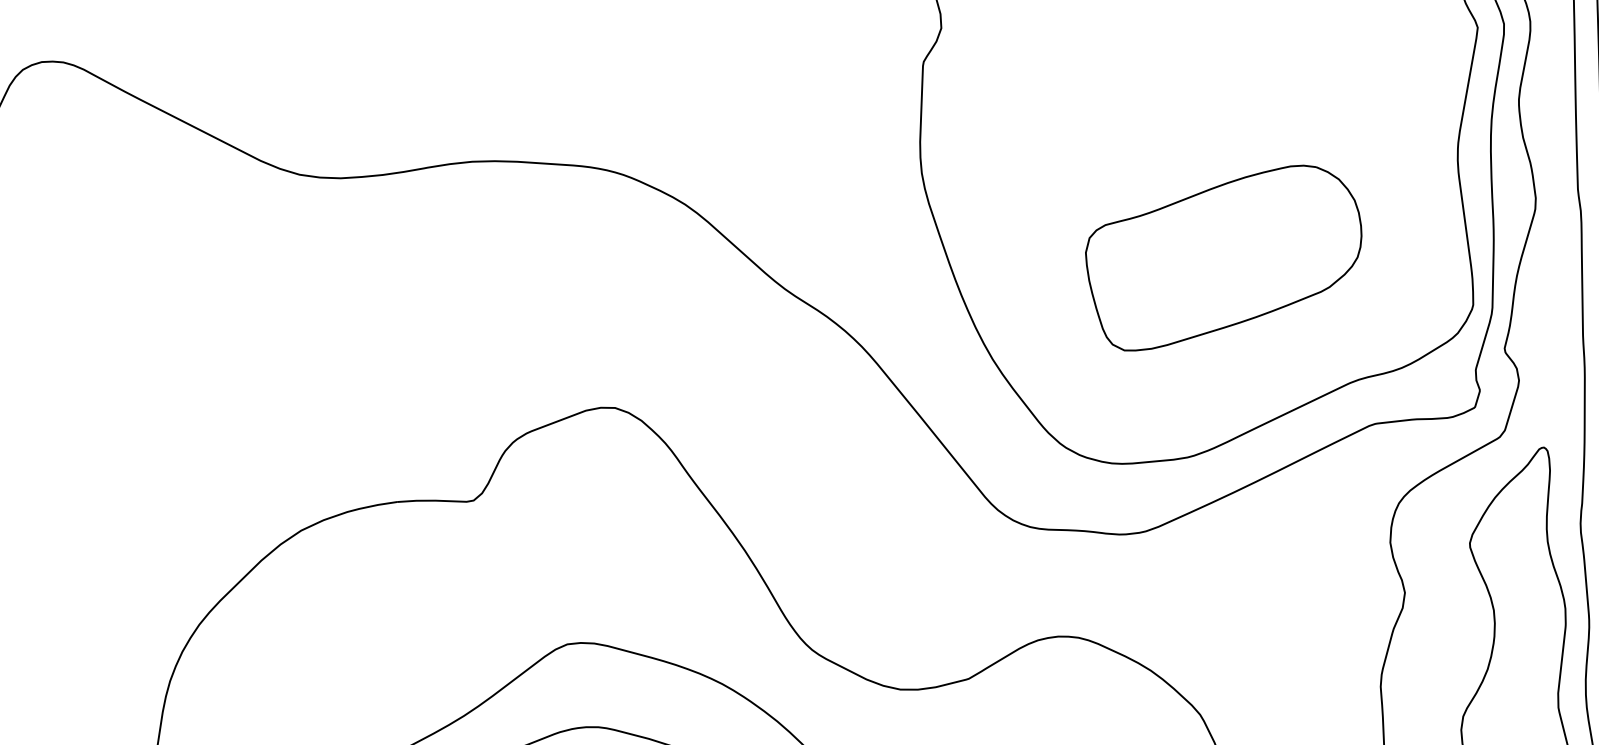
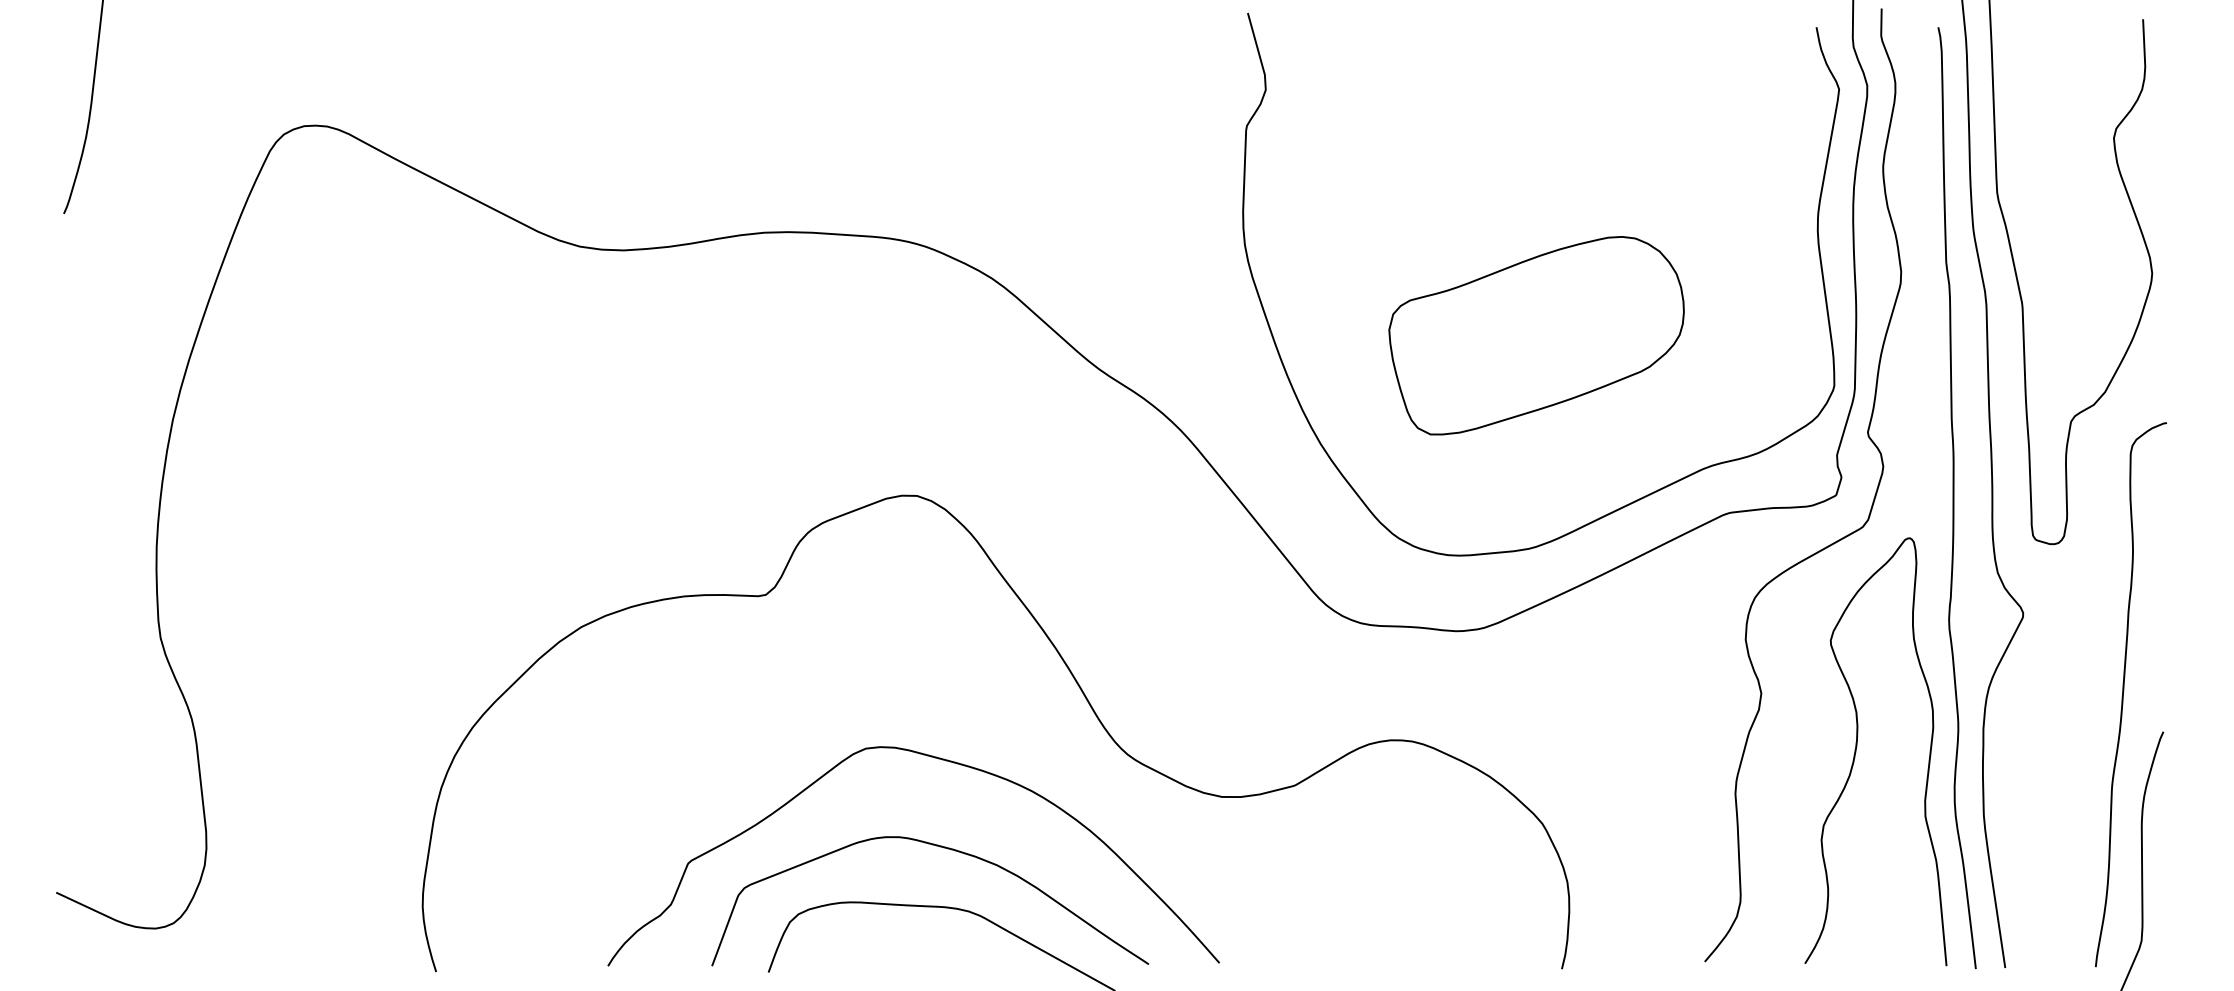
part: (1223, 257) -> (1536, 335), moved

